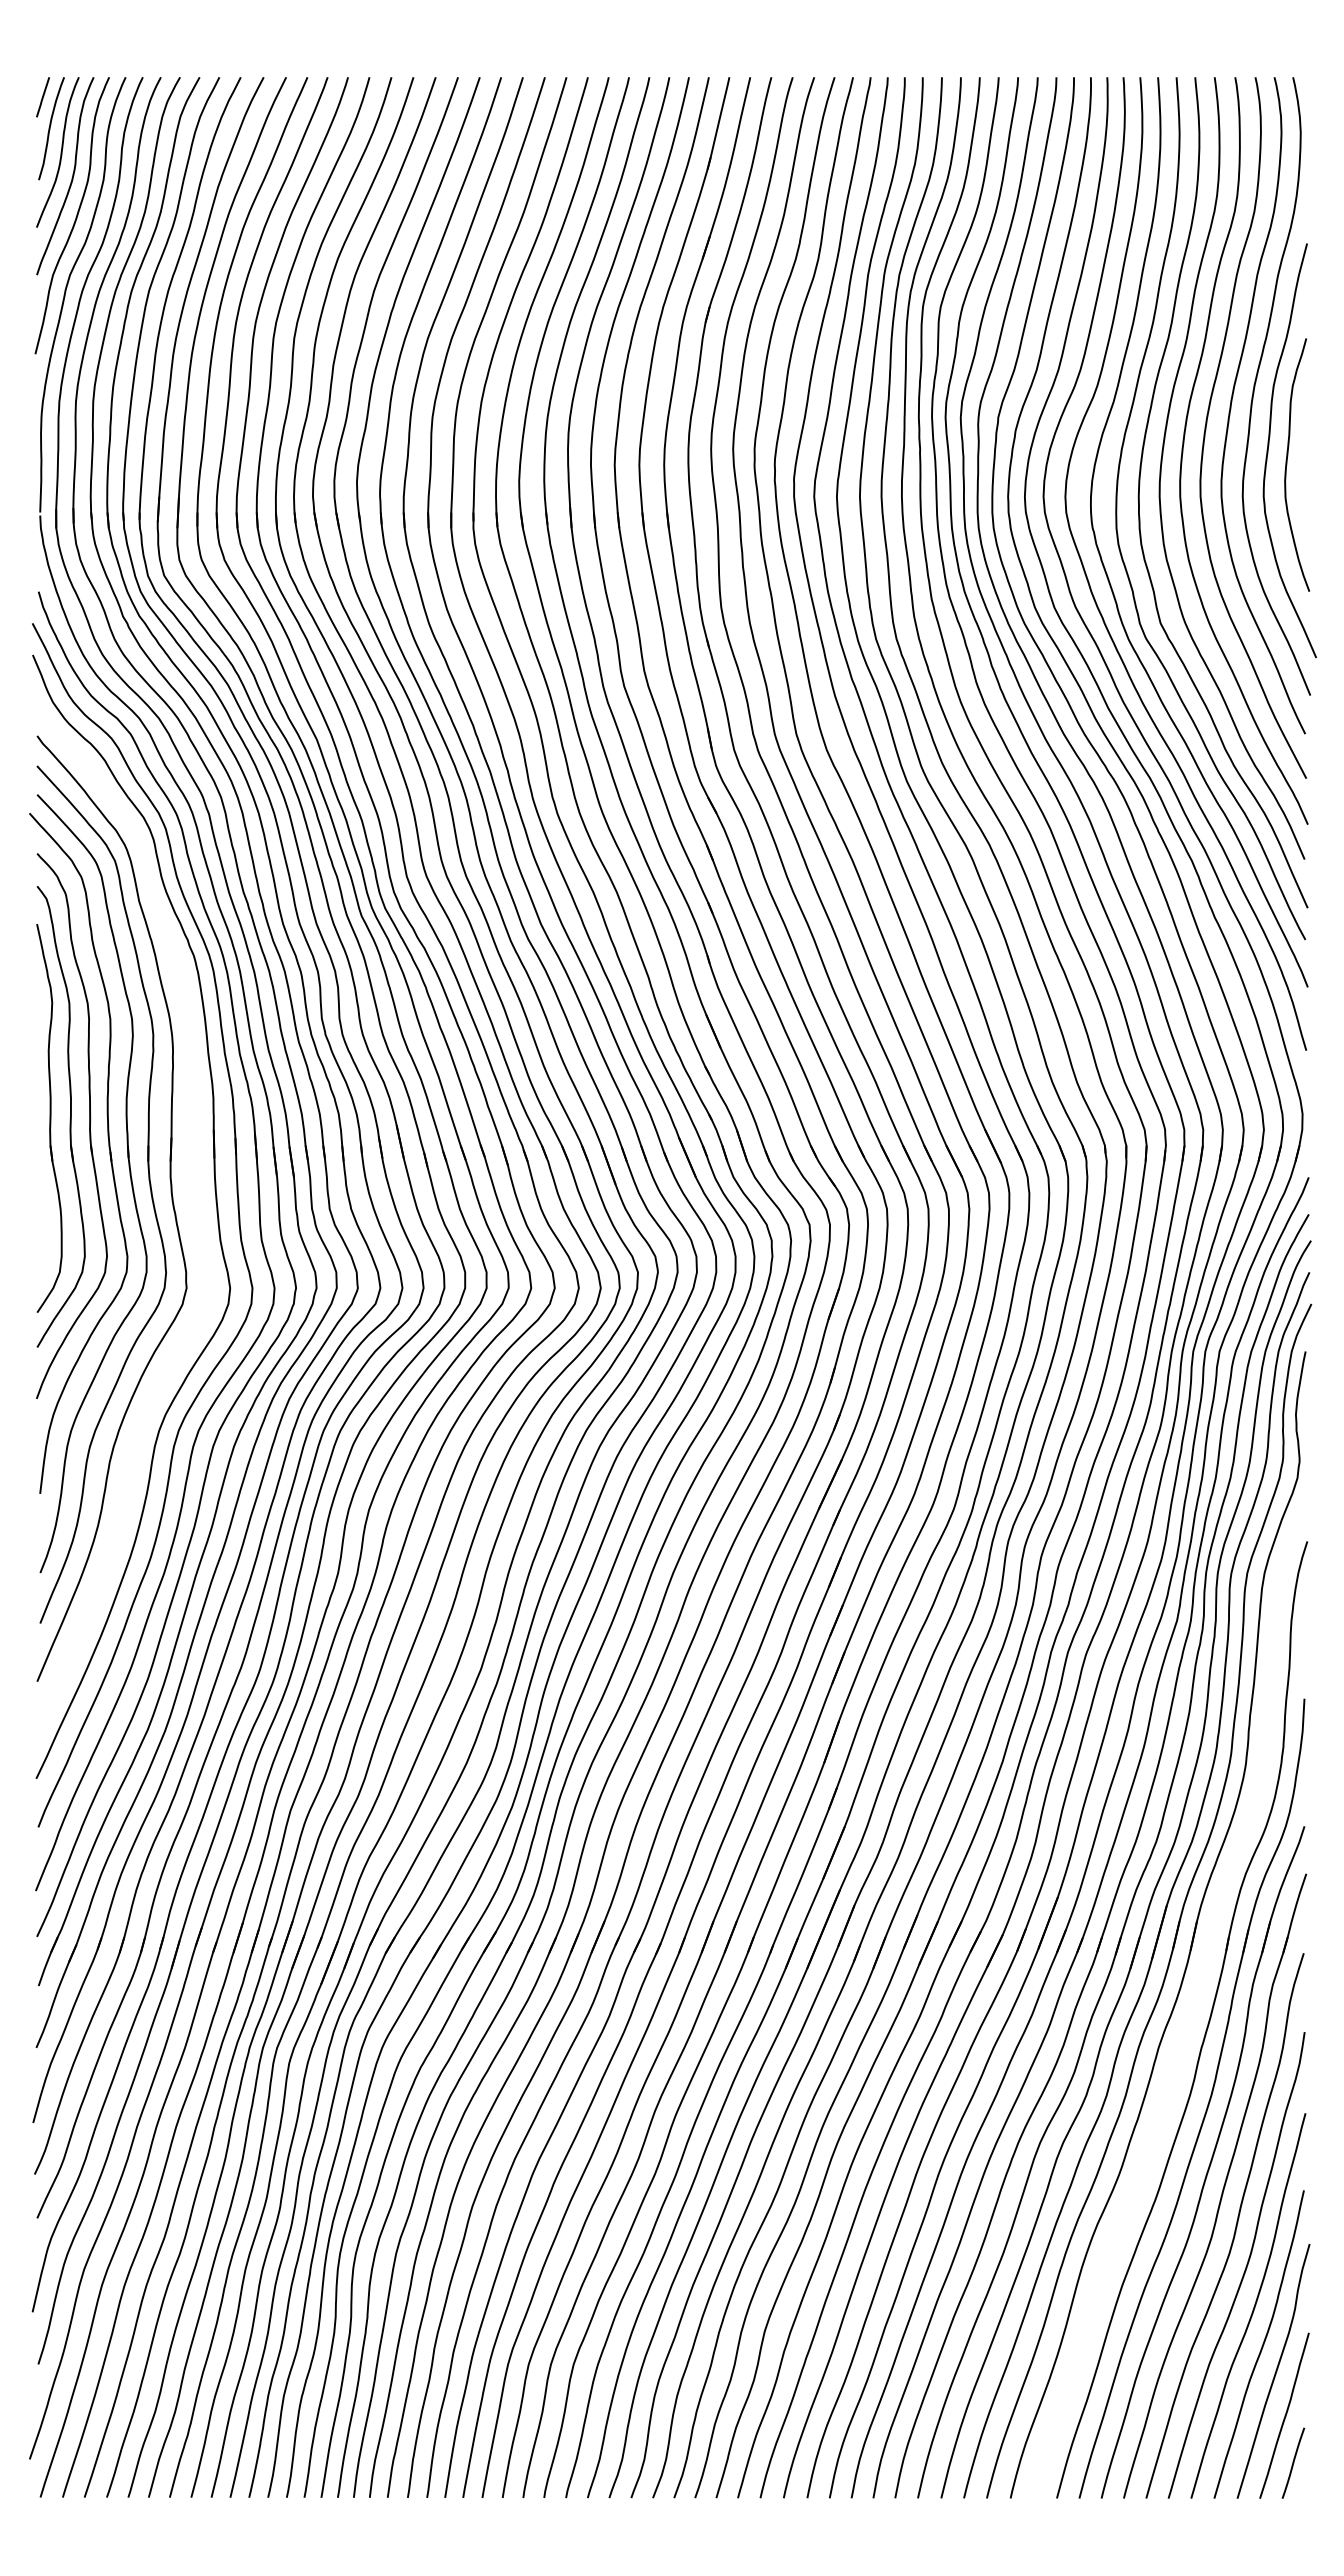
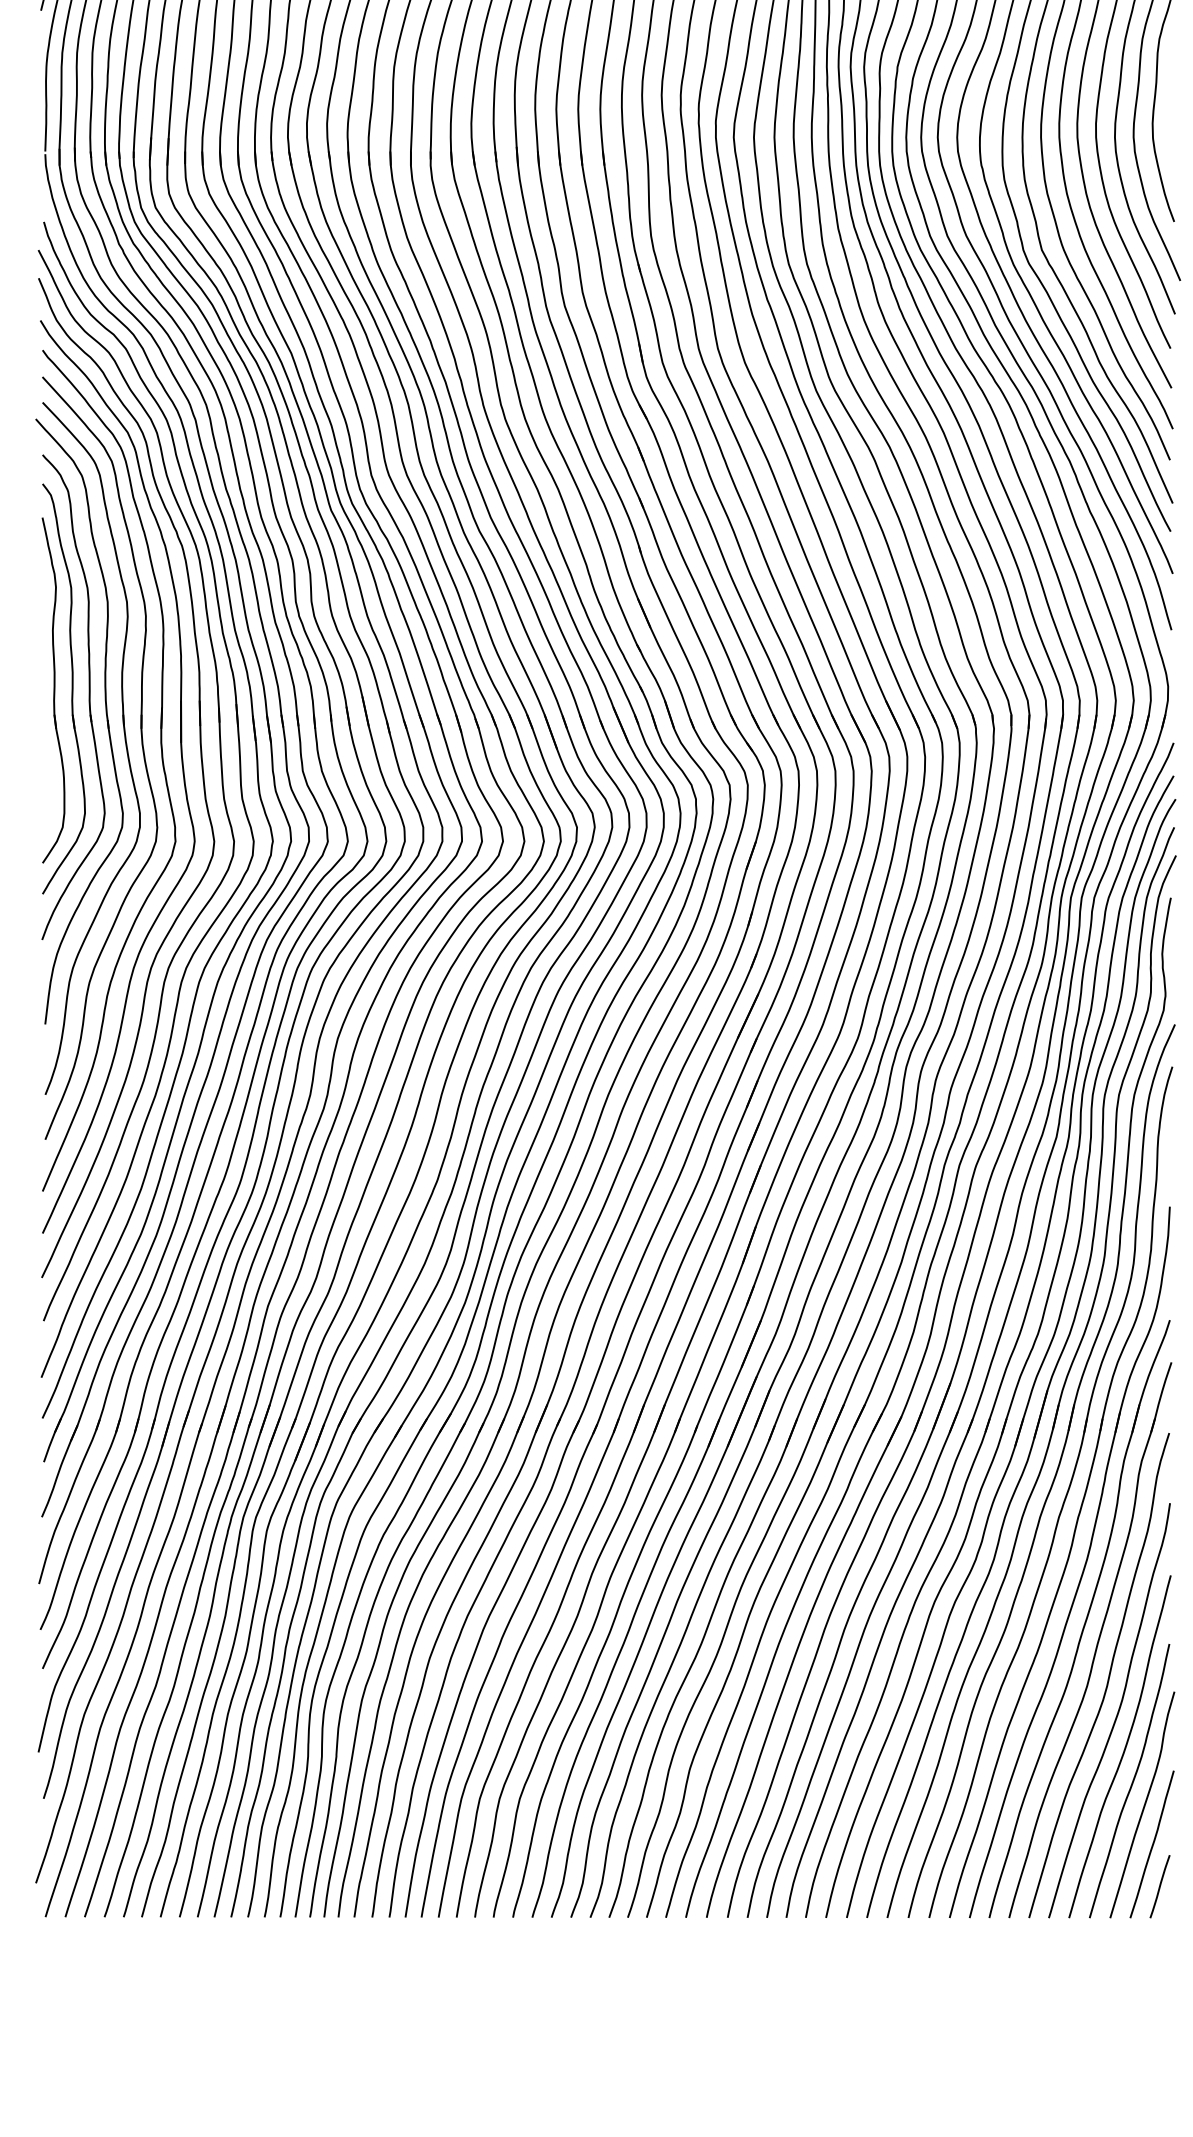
part: (194, 1211) -> (182, 773), added
part: (1194, 2001) -> (1072, 1475), added

